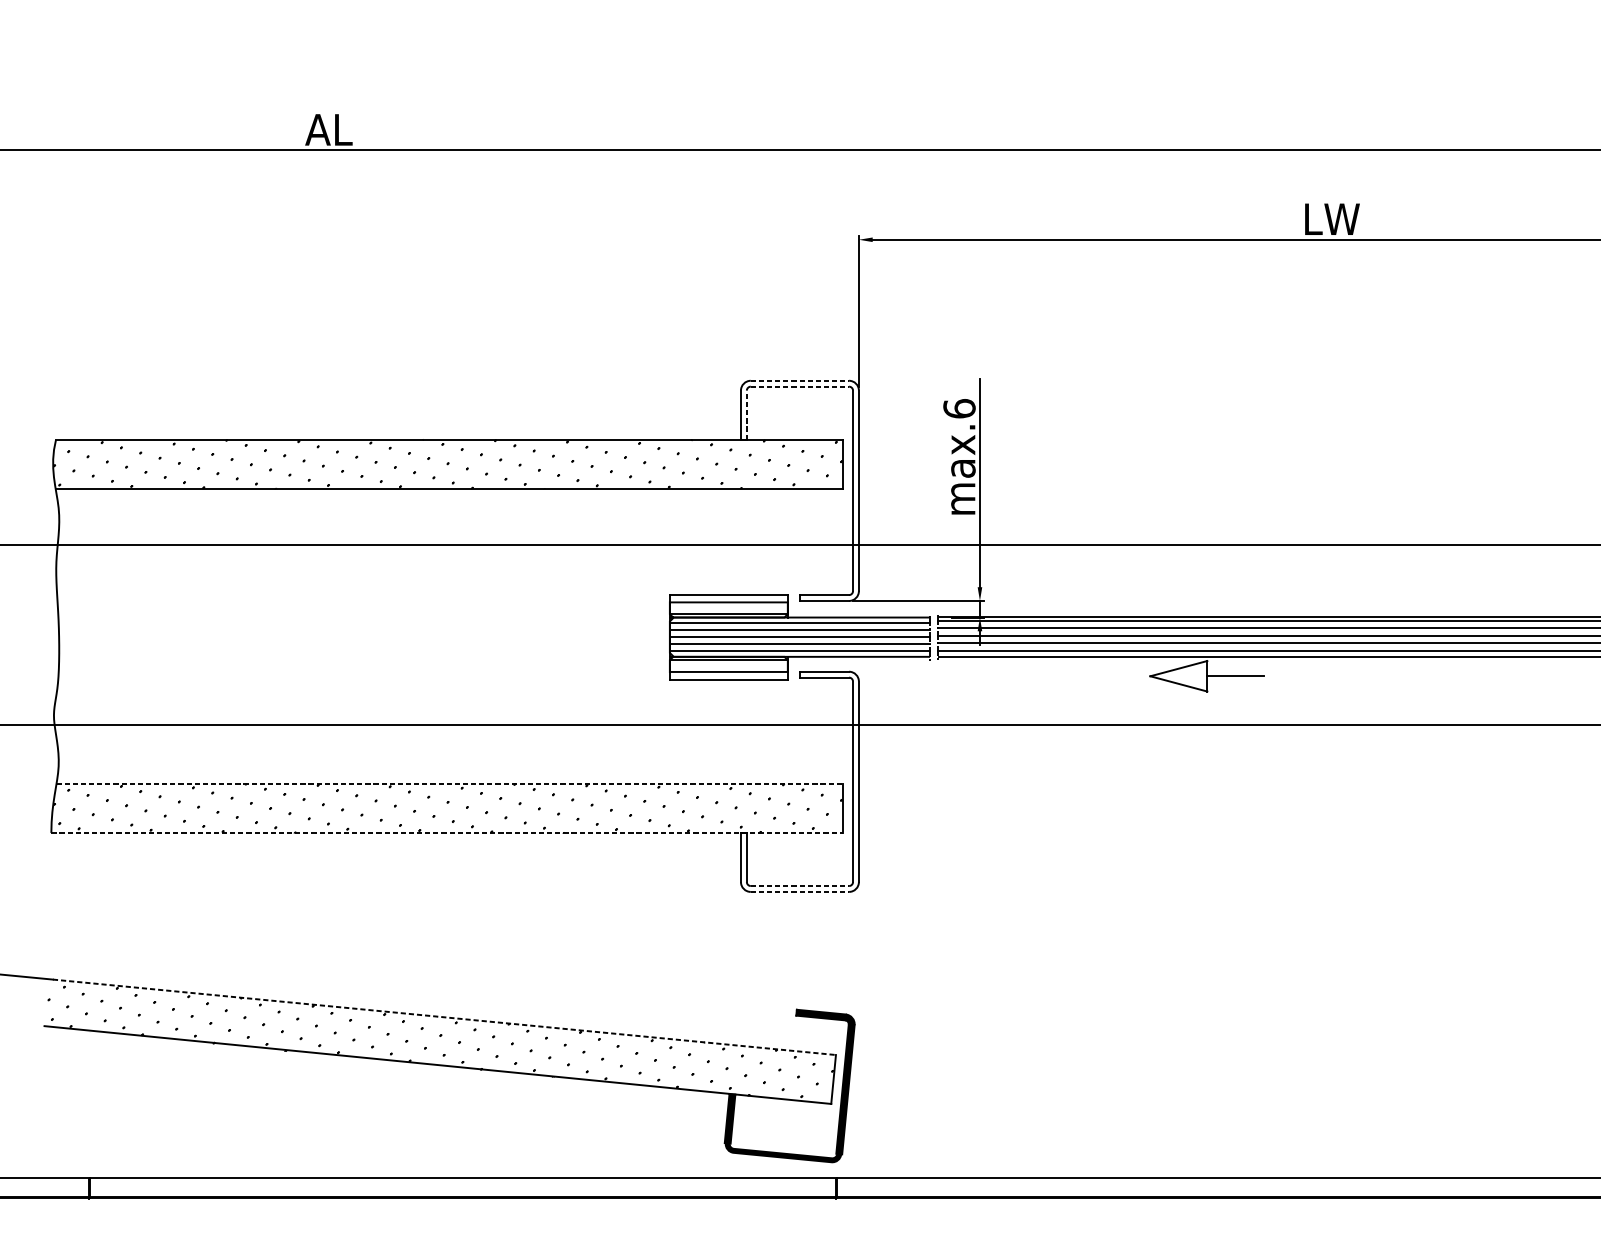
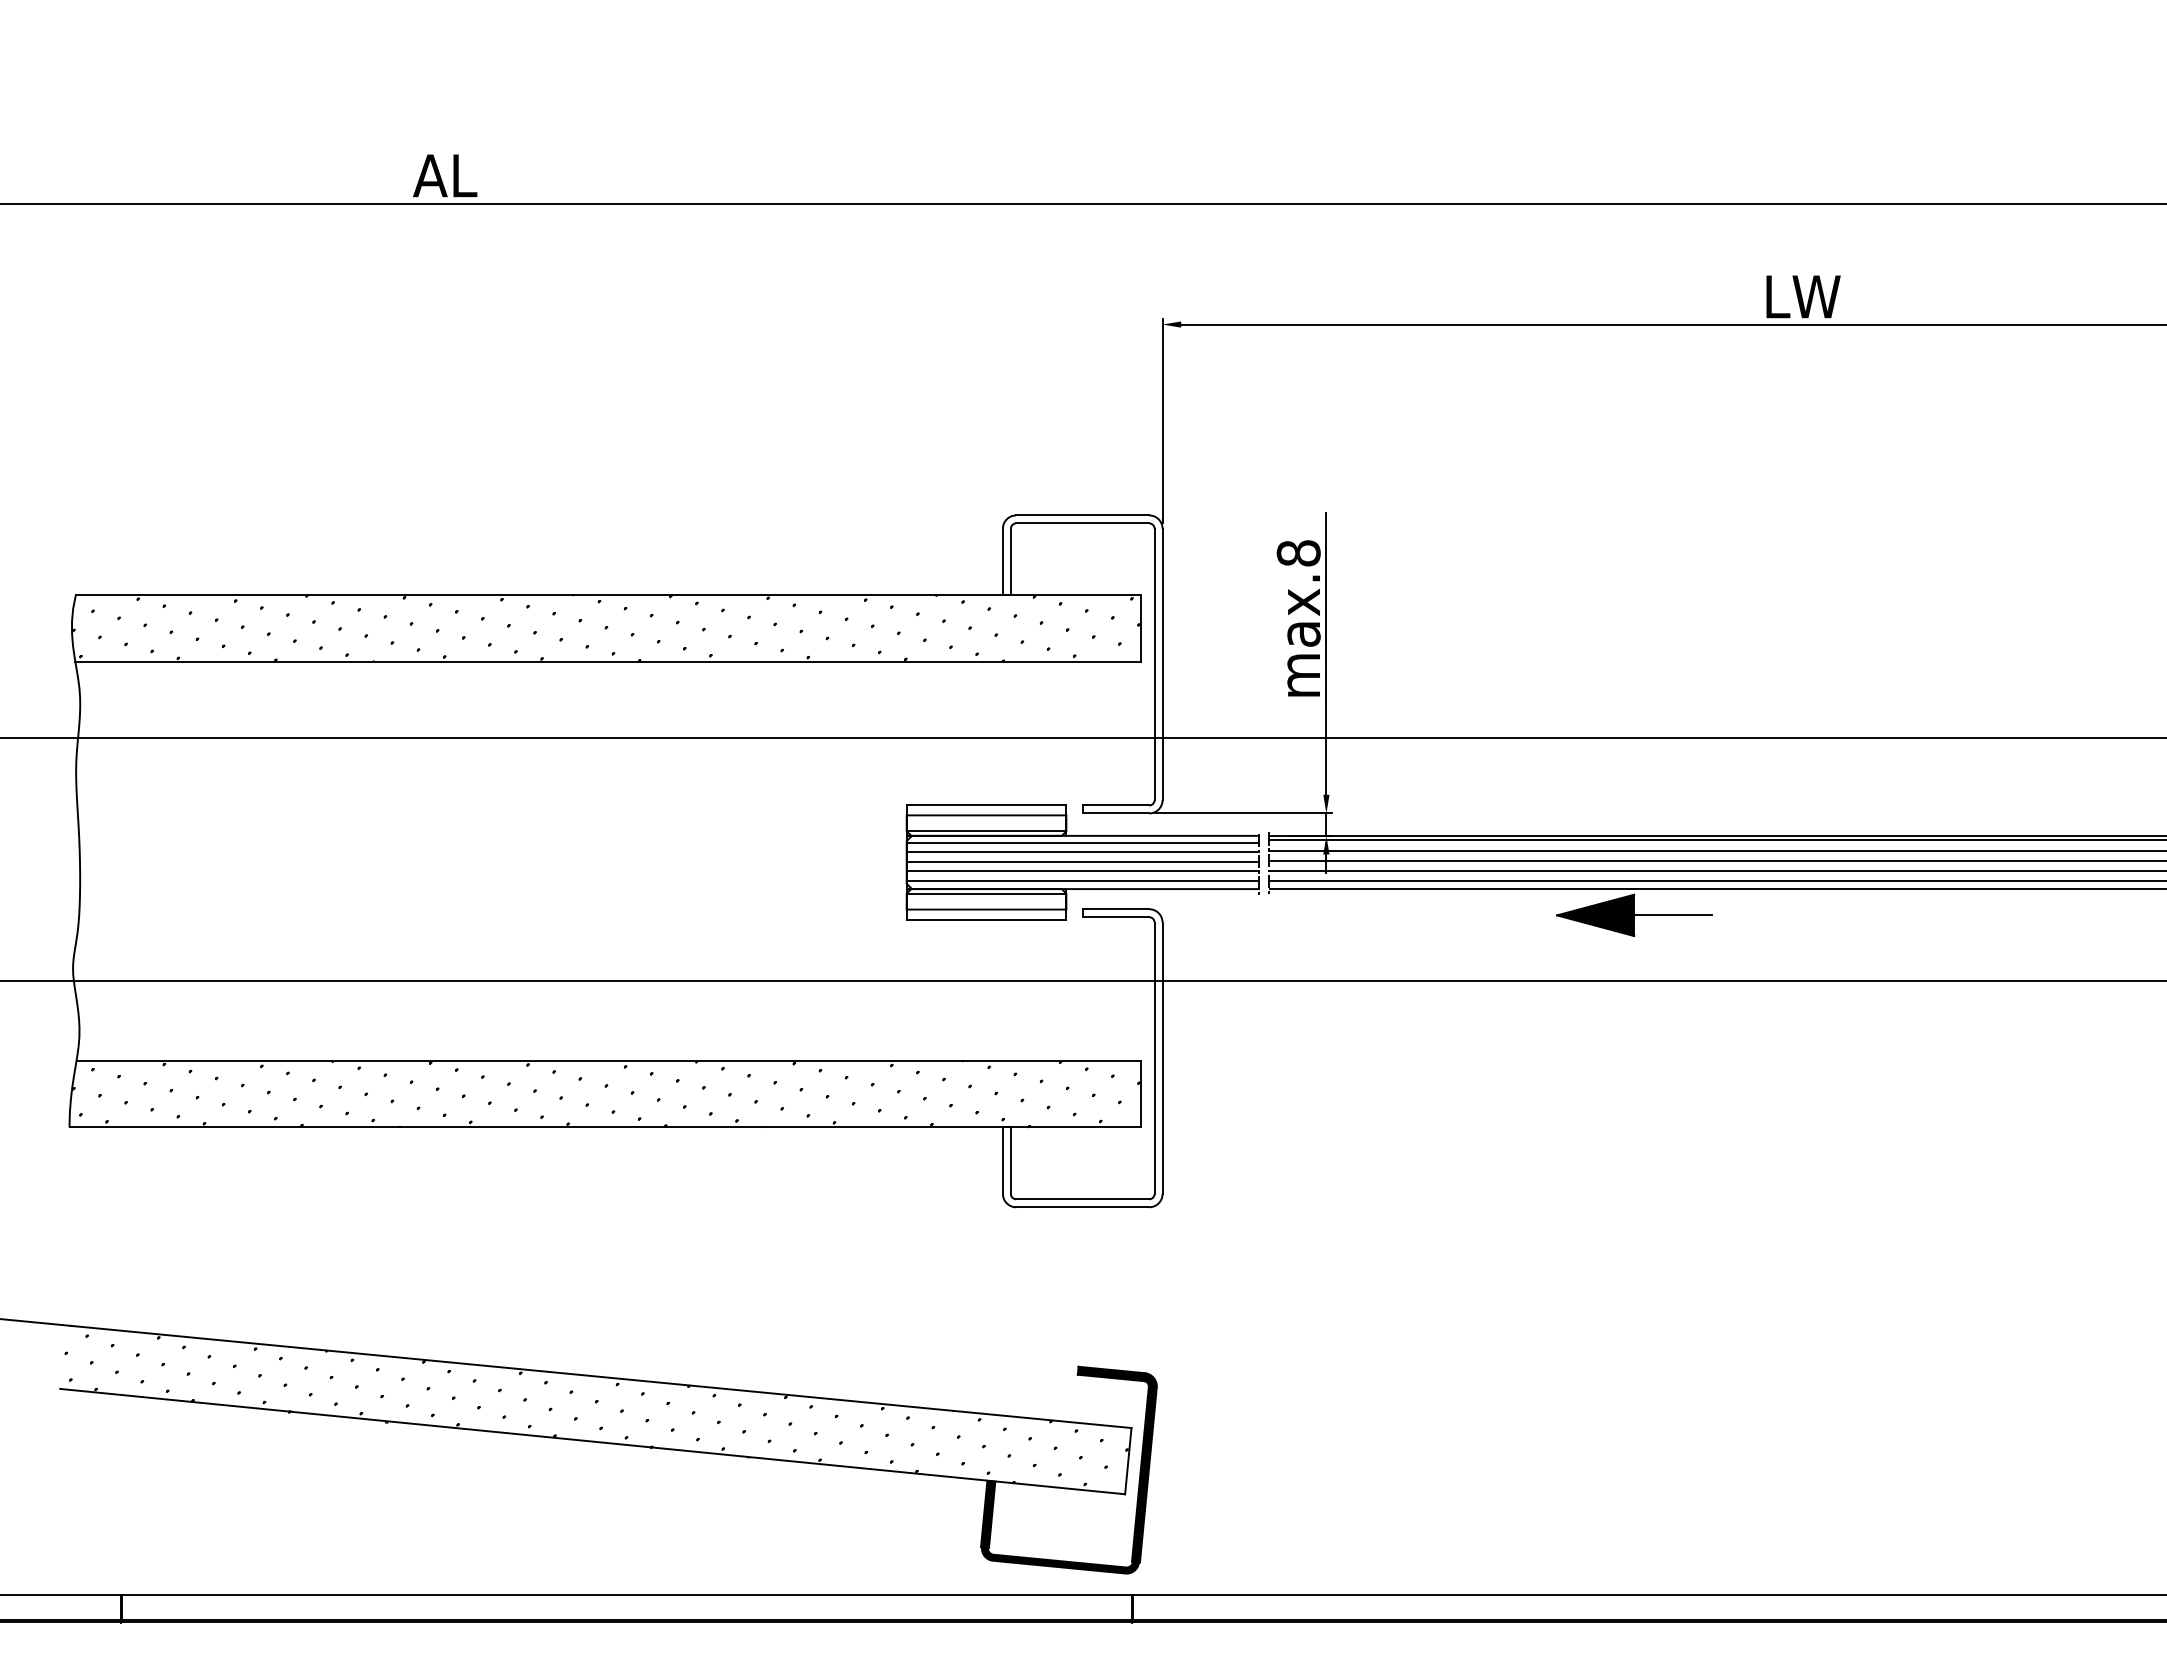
line: (799, 380) -> (1082, 515), dashed -> solid
line: (799, 386) -> (1082, 523), dashed -> solid
text: (959, 408) -> (1298, 553), max.6 -> max.8
line: (746, 414) -> (1010, 561), dashed -> solid
fill: (1178, 676) -> (1595, 915), added
line: (450, 783) -> (609, 1060), dashed -> solid
line: (447, 832) -> (605, 1127), dashed -> solid
line: (799, 886) -> (1082, 1199), dashed -> solid
line: (799, 892) -> (1082, 1207), dashed -> solid
line: (445, 1017) -> (602, 1377), dashed -> solid

